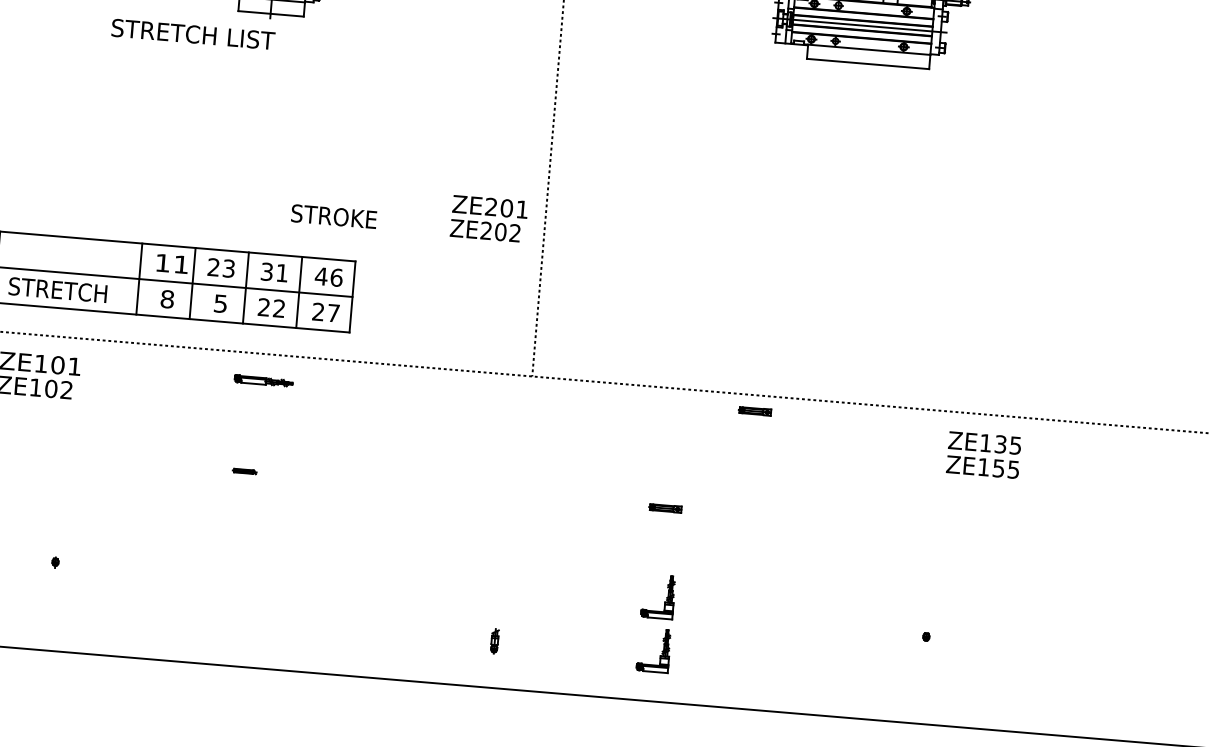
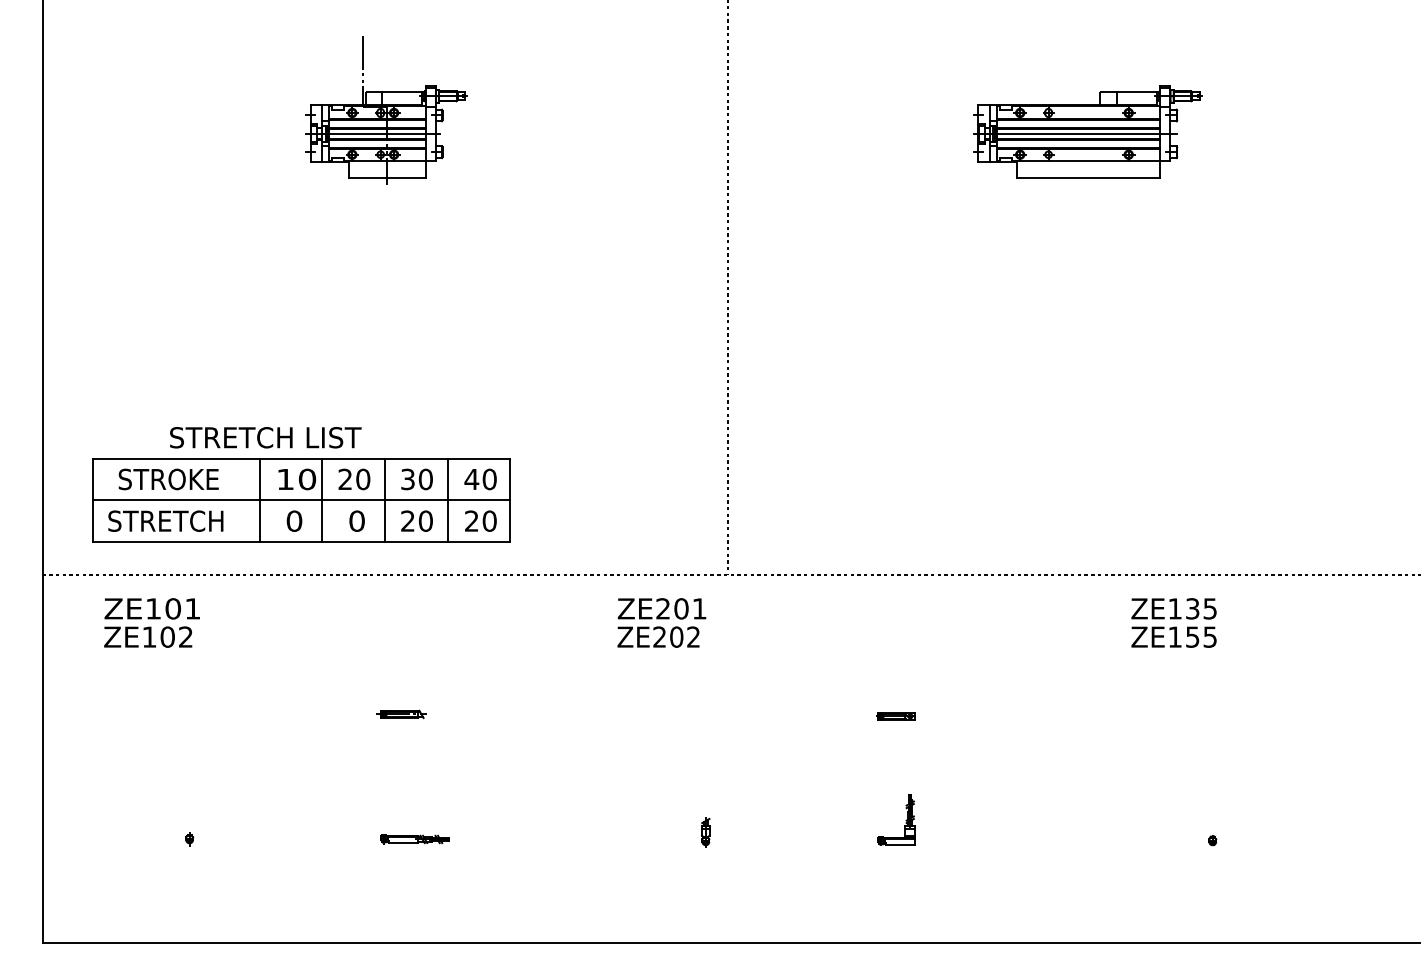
text: (193, 34) -> (265, 437), moved
text: (333, 216) -> (168, 479), moved
text: (488, 218) -> (661, 622), moved
text: (181, 264) -> (307, 479), 11 -> 10
text: (229, 268) -> (363, 479), 23 -> 20
text: (281, 273) -> (425, 479), 31 -> 30
text: (336, 276) -> (489, 478), 46 -> 40
text: (167, 298) -> (294, 520), 8 -> 0
text: (220, 303) -> (356, 520), 5 -> 0
text: (279, 308) -> (425, 520), 22 -> 20
text: (333, 312) -> (489, 520), 27 -> 20
part: (263, 381) -> (414, 839), moved
part: (754, 411) -> (990, 594), removed
text: (983, 454) -> (1173, 622), moved
part: (244, 471) -> (401, 714), size x1.67
part: (494, 641) -> (705, 832), moved
part: (661, 651) -> (905, 883), removed

